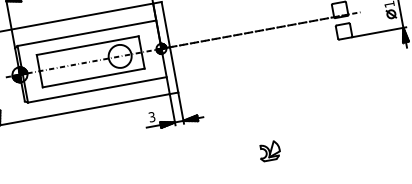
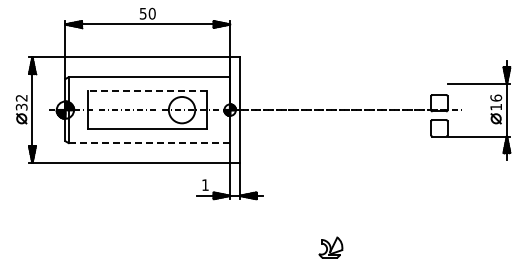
line: (87, 45) -> (147, 91), solid -> dashed
line: (97, 90) -> (149, 143), solid -> dashed
text: (152, 117) -> (205, 185), 3 -> 1

